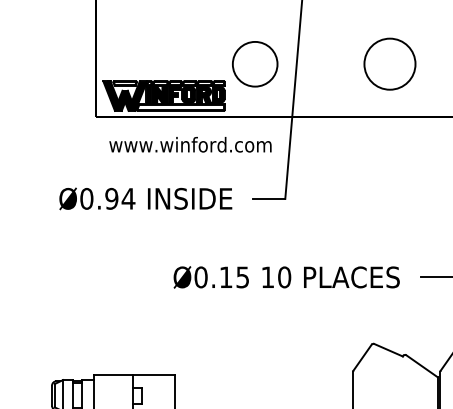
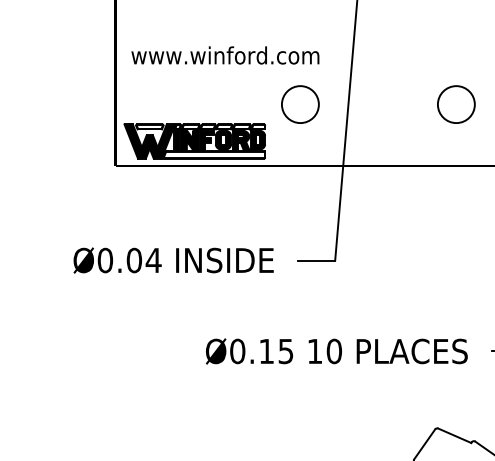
circle: (255, 63) -> (300, 103), size x0.71
circle: (389, 64) -> (455, 104), size x0.62
text: (190, 144) -> (225, 55), moved
text: (111, 198) -> (133, 260), Ø0.94 -> Ø0.04

